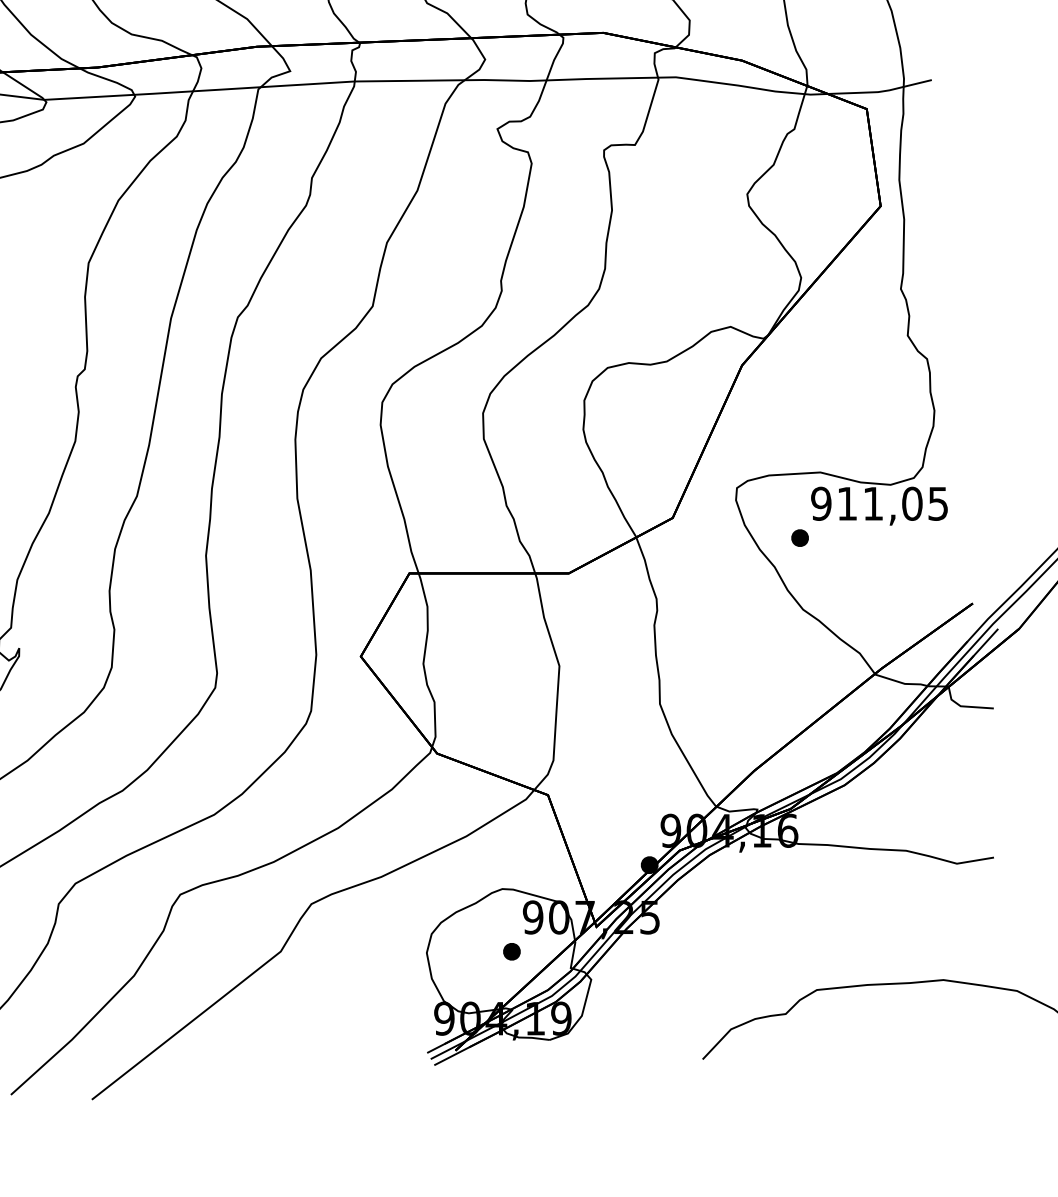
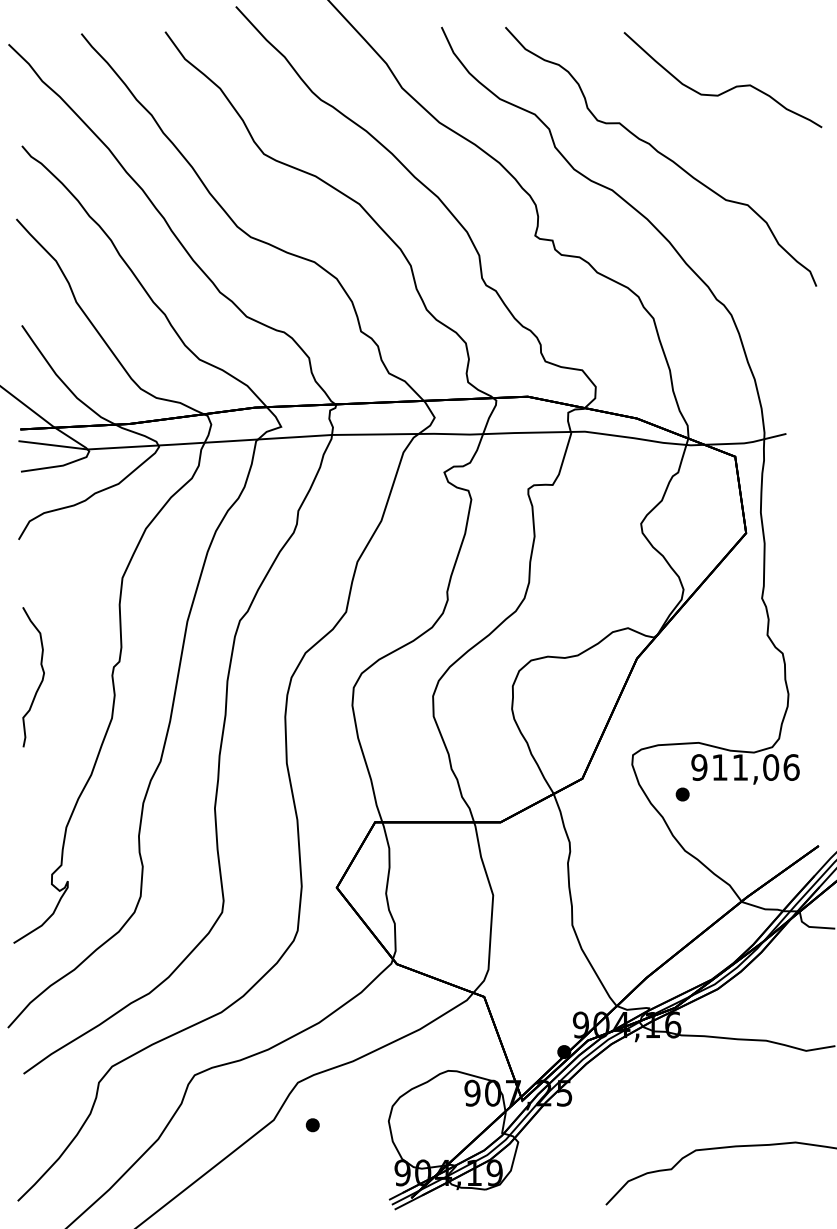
text: (938, 503) -> (791, 767), 911,05 -> 911,06
part: (511, 952) -> (312, 1125), moved

